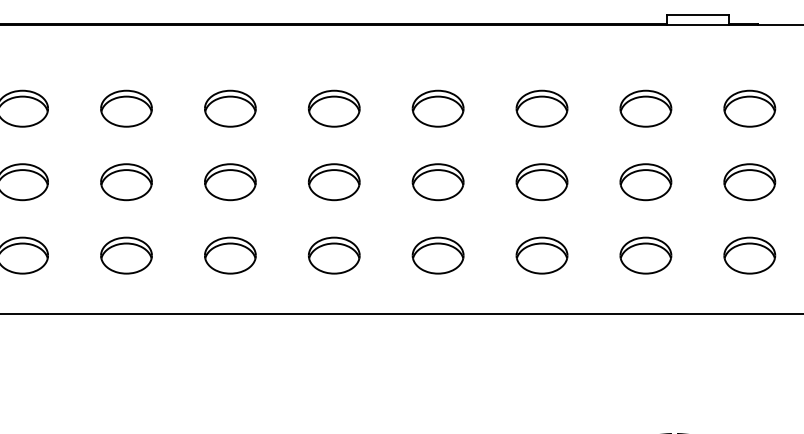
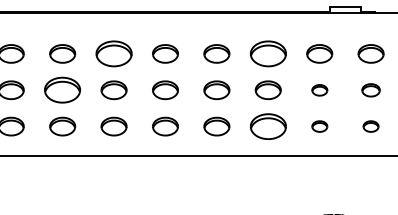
part: (229, 107) -> (113, 53), size x1.4
part: (540, 107) -> (267, 53), size x1.4
part: (126, 182) -> (62, 90), size x1.4
part: (645, 182) -> (319, 90), size x0.6
part: (748, 182) -> (370, 90), size x0.7
part: (540, 255) -> (267, 126), size x1.4
part: (645, 255) -> (319, 126), size x0.6
part: (748, 255) -> (370, 126), size x0.6

